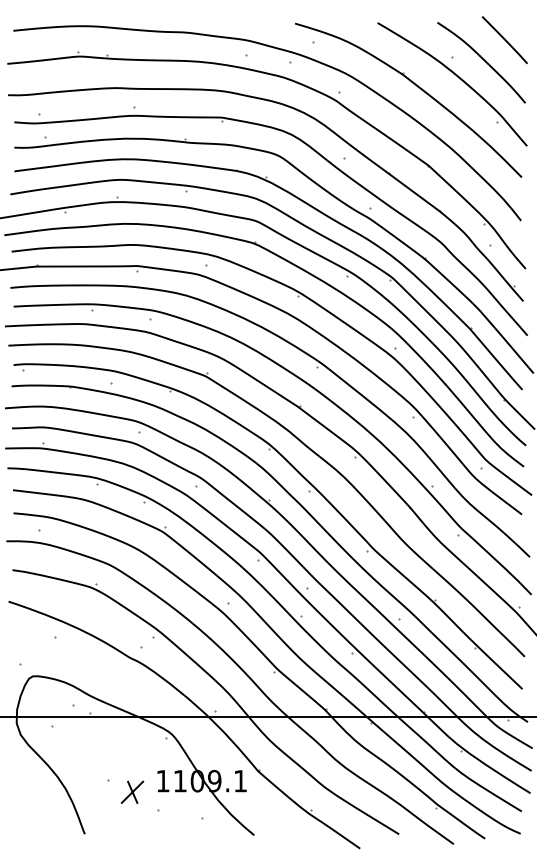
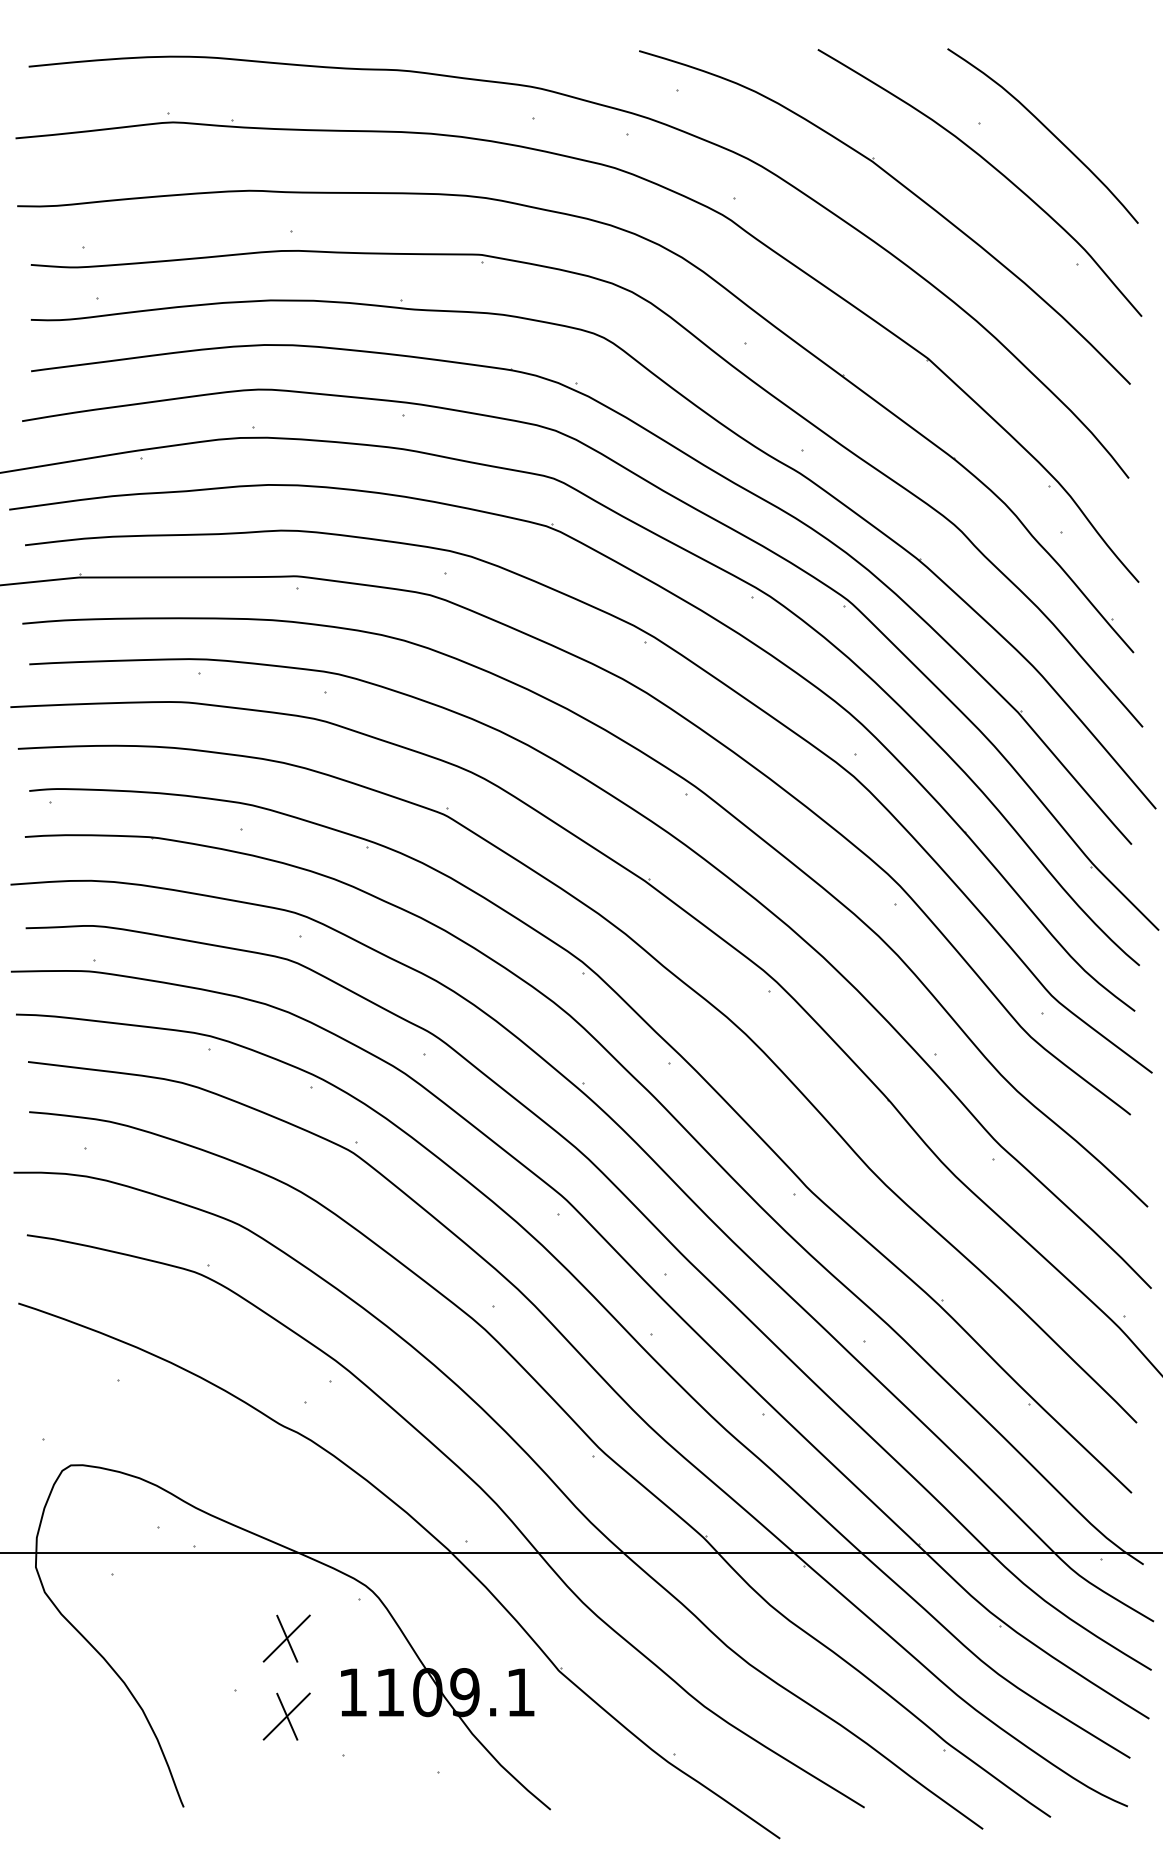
line: (504, 40) -> (1092, 87), removed
part: (132, 755) -> (286, 1636), added

